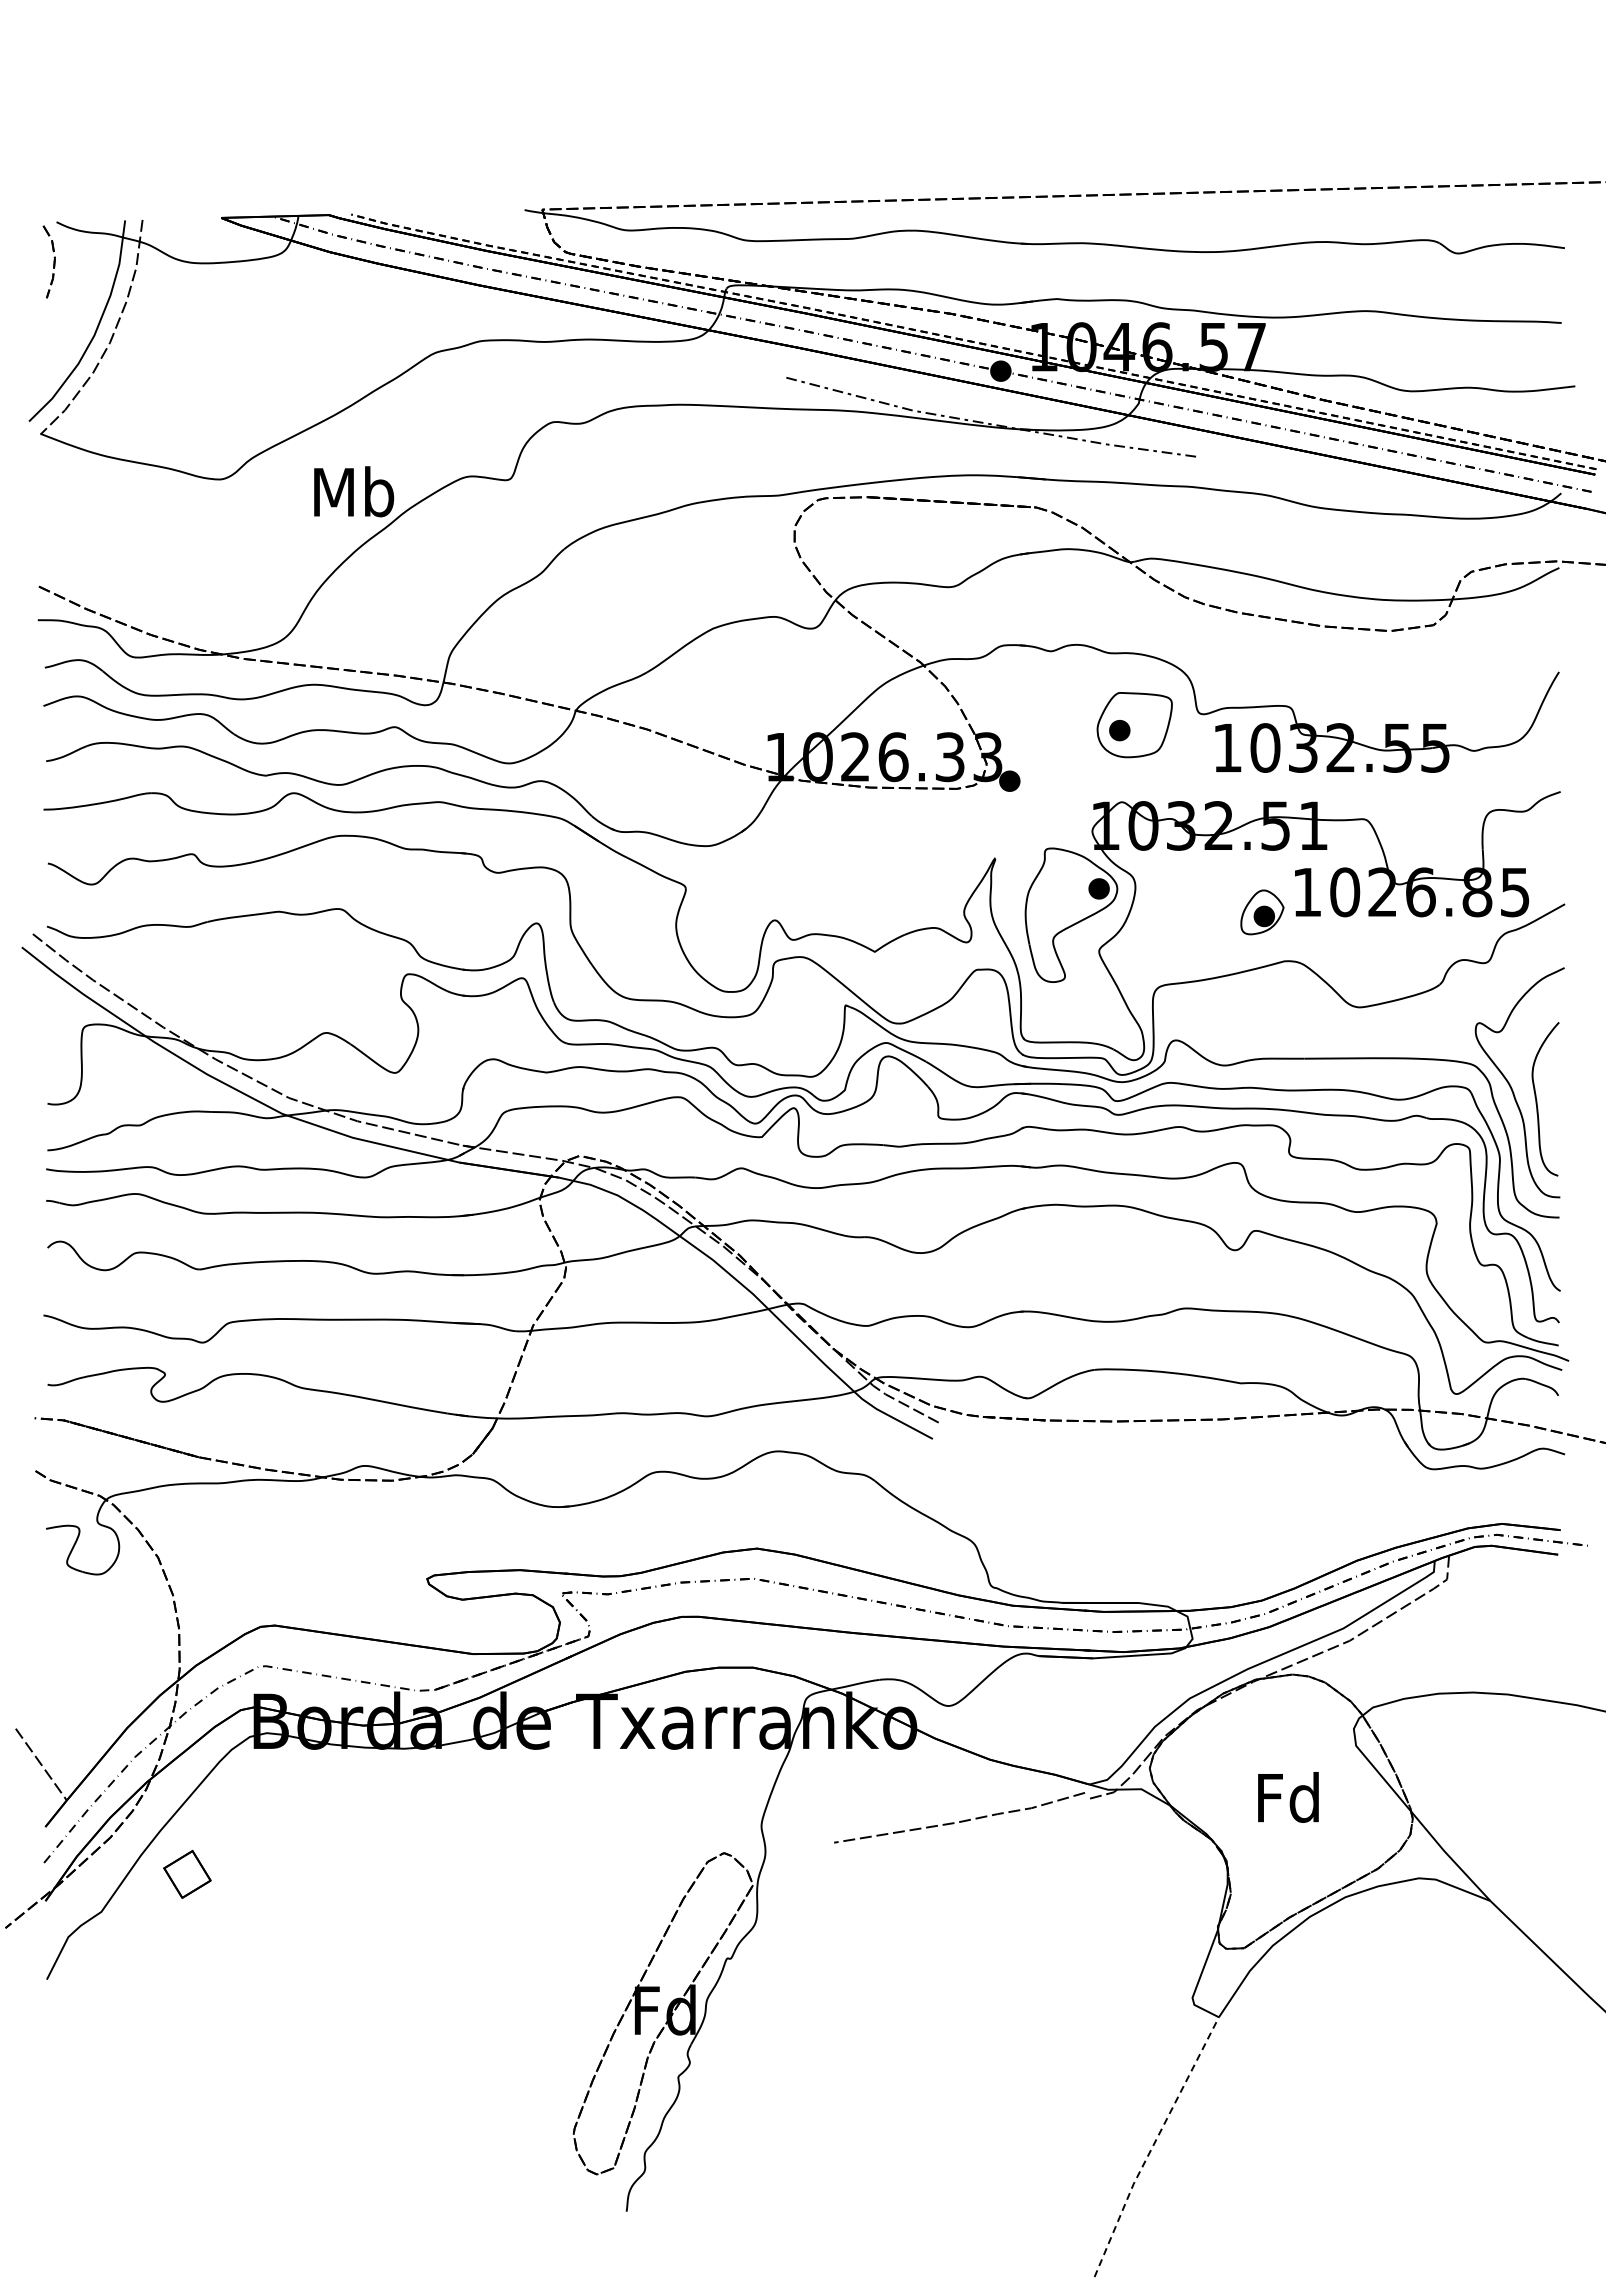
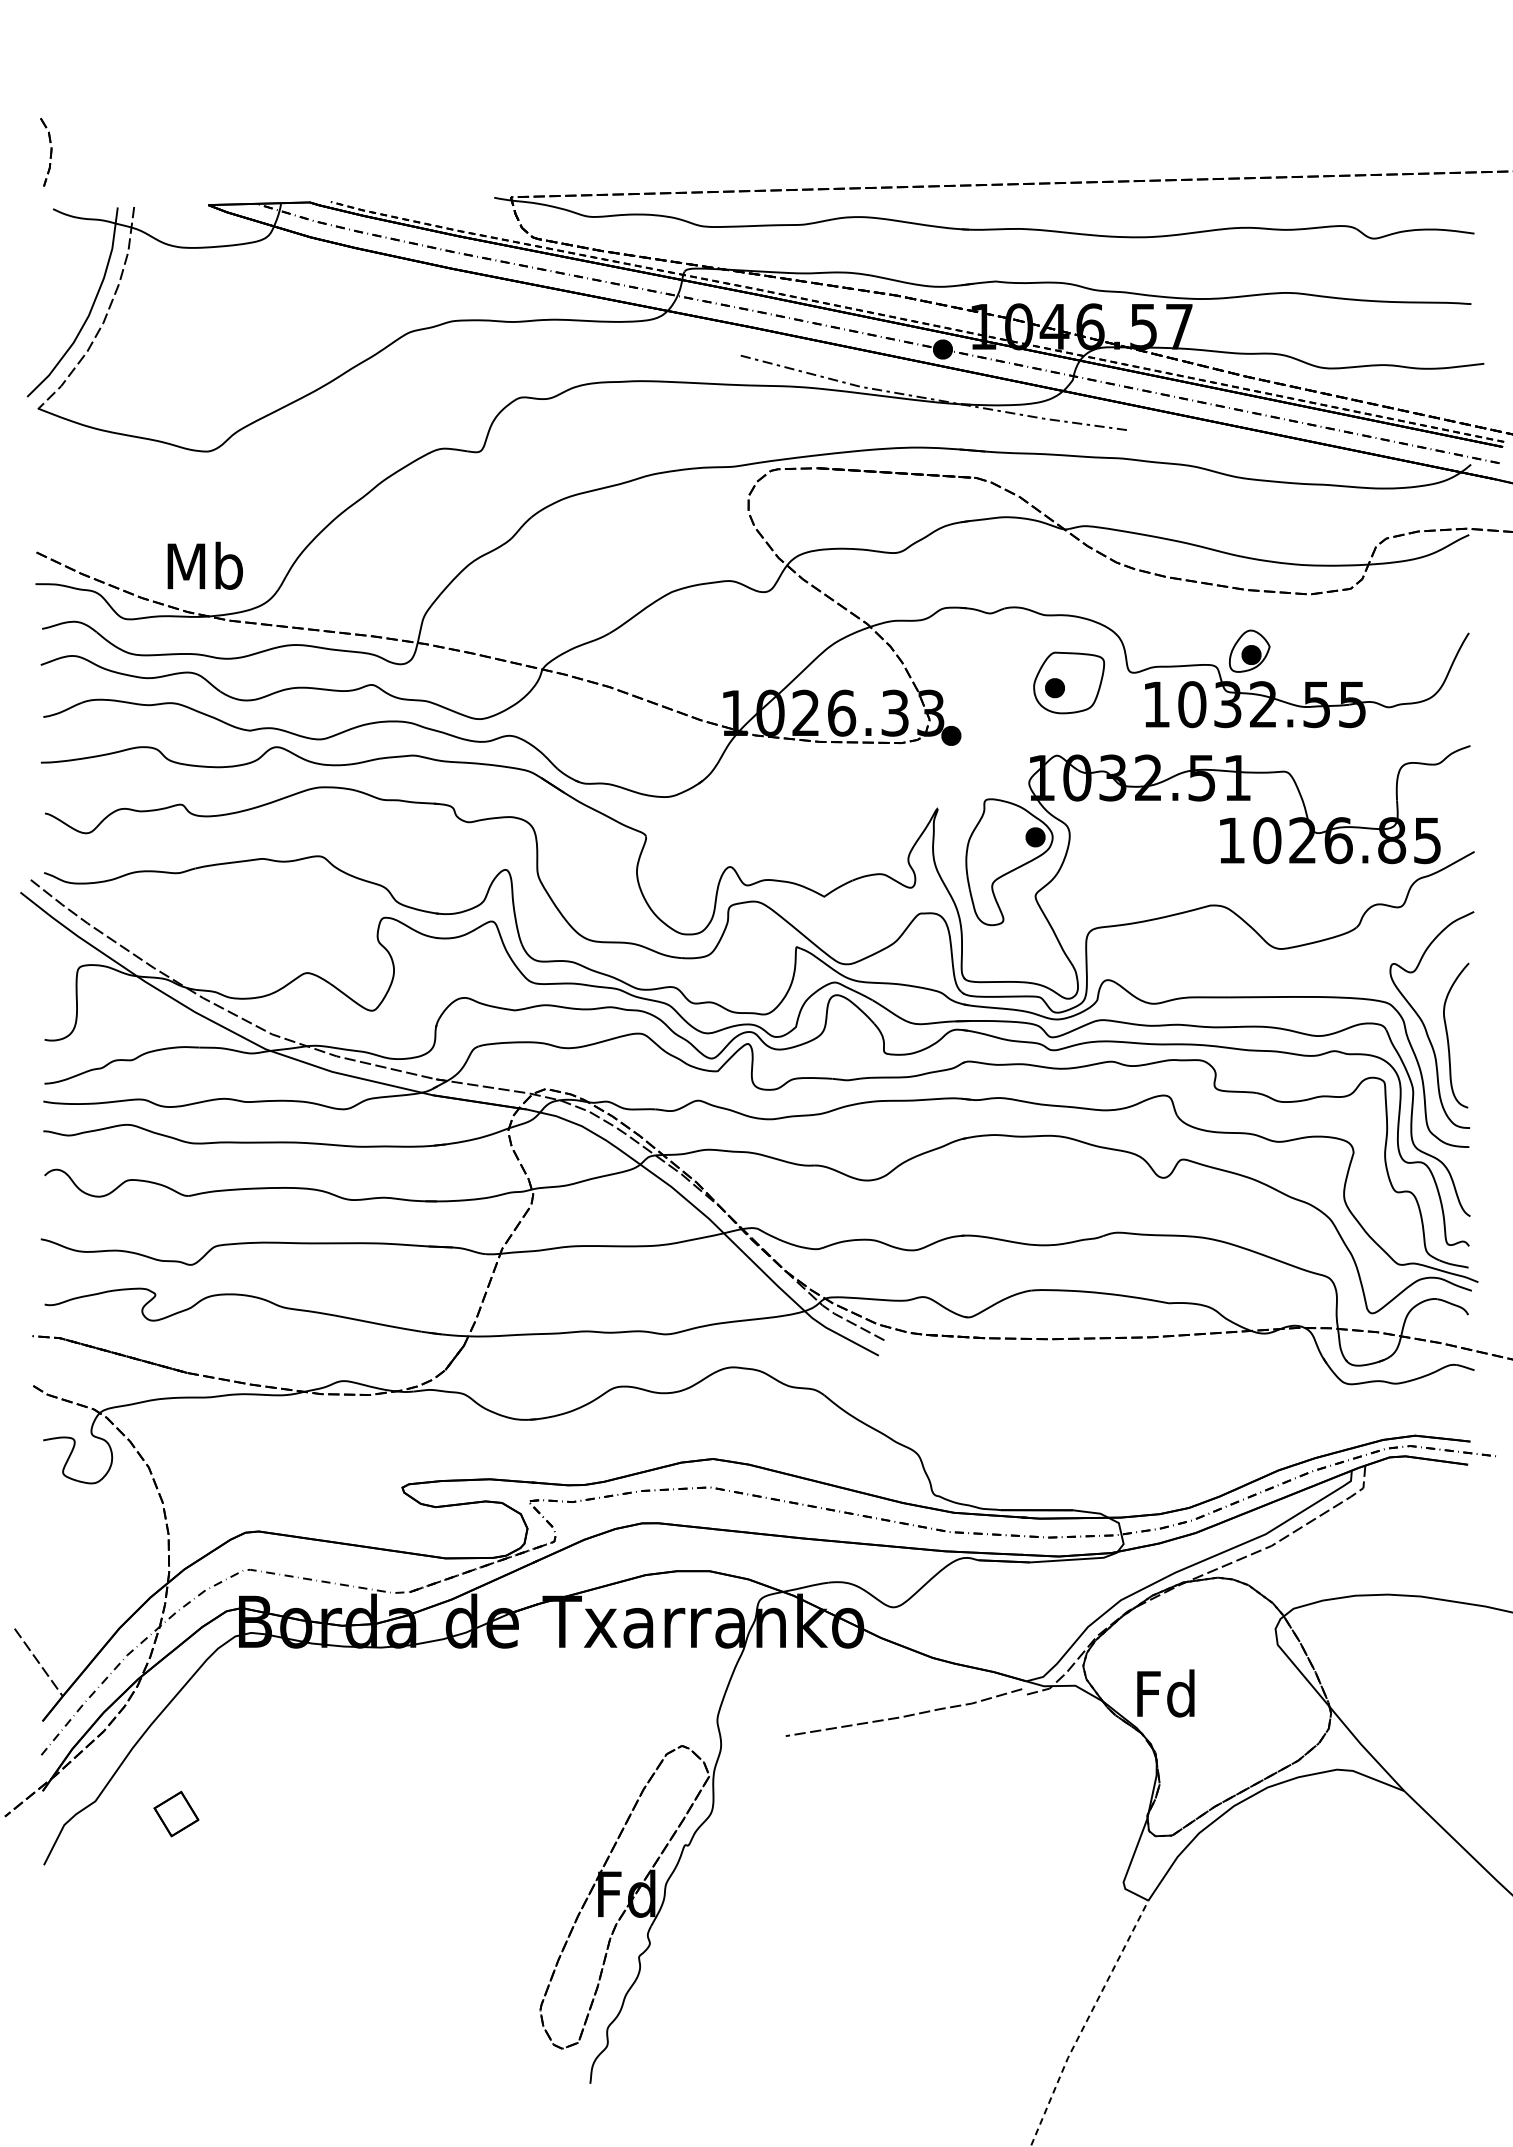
part: (48, 261) -> (45, 151), moved
text: (354, 491) -> (205, 565), moved
part: (1262, 912) -> (1249, 651), moved
text: (1288, 1797) -> (1165, 1693), moved
part: (187, 1873) -> (176, 1813), moved

